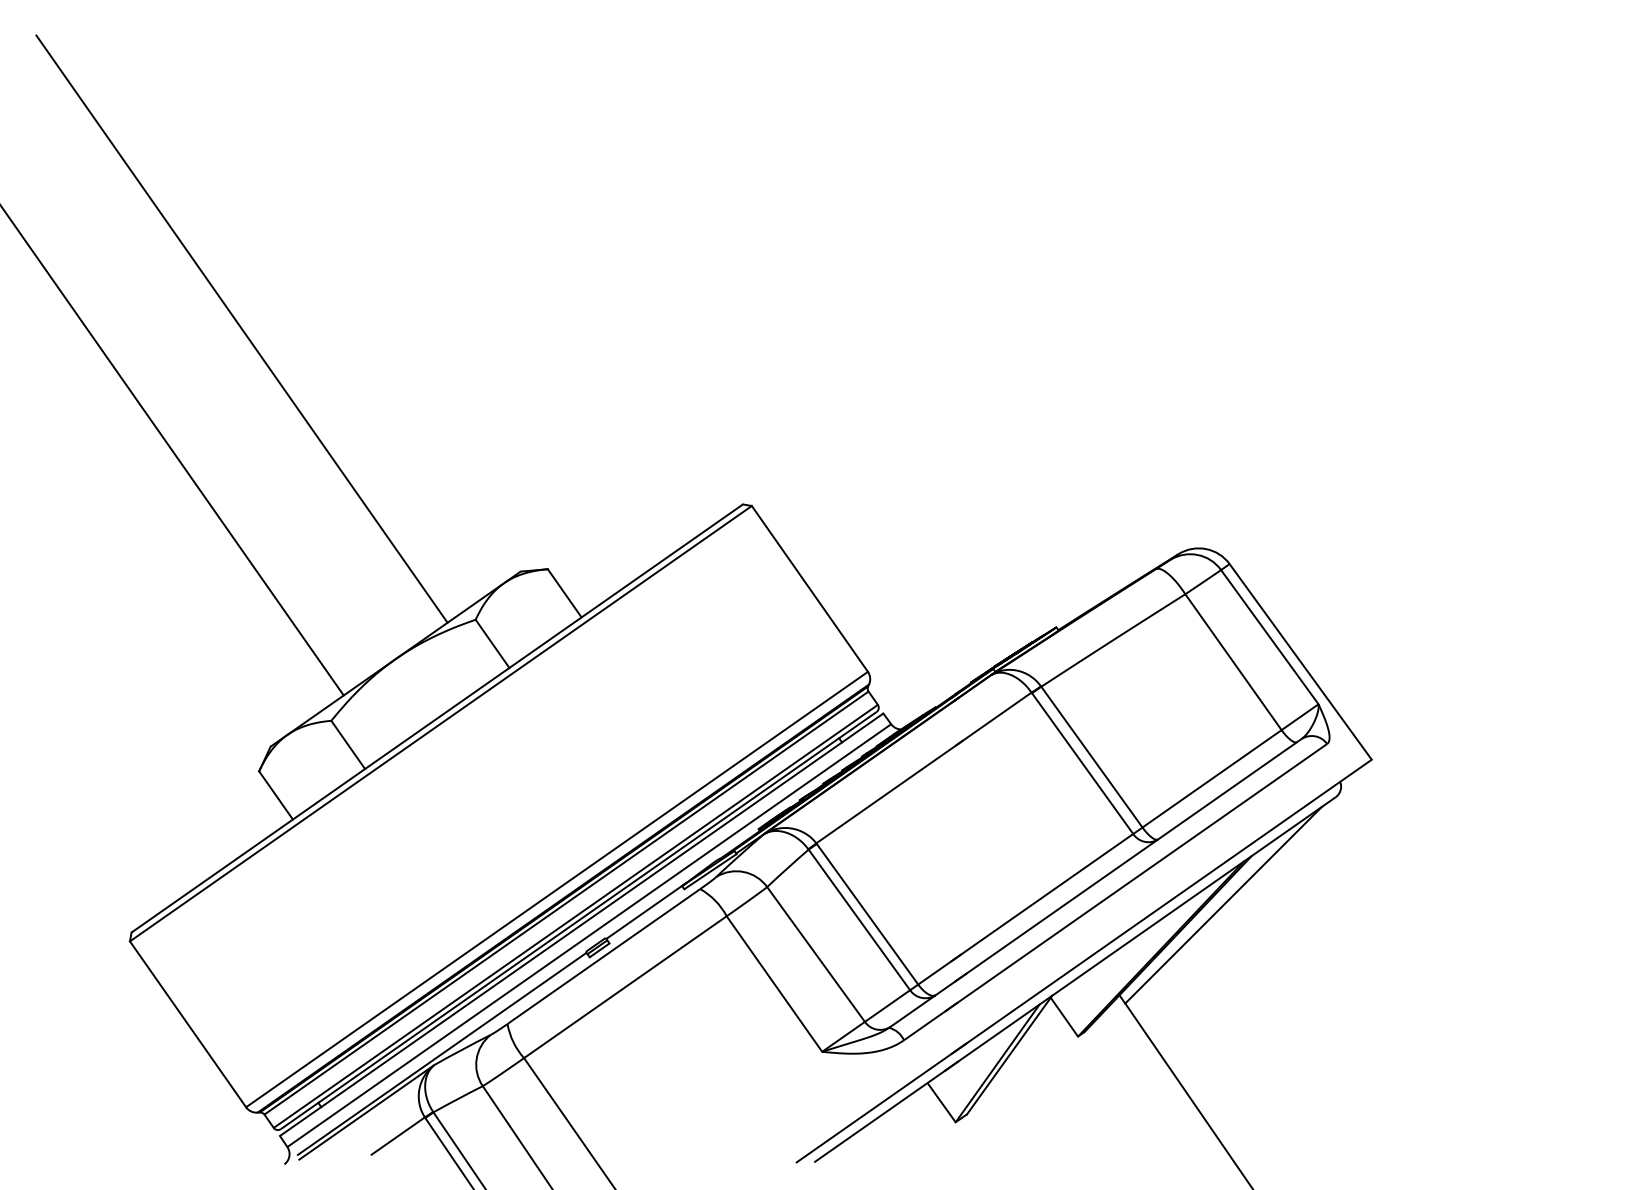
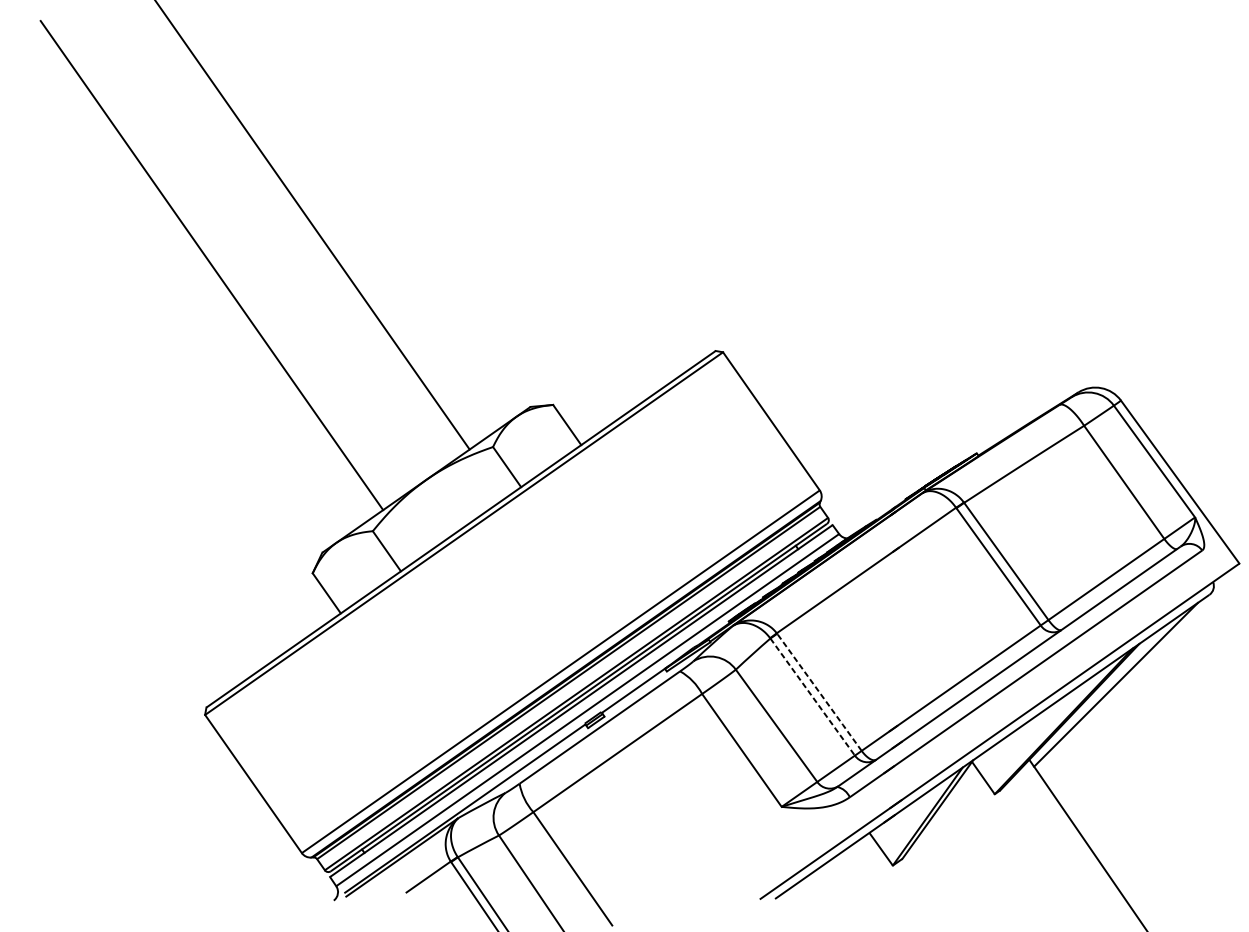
line: (868, 914) -> (820, 692), solid -> dashed
line: (859, 919) -> (812, 696), solid -> dashed

